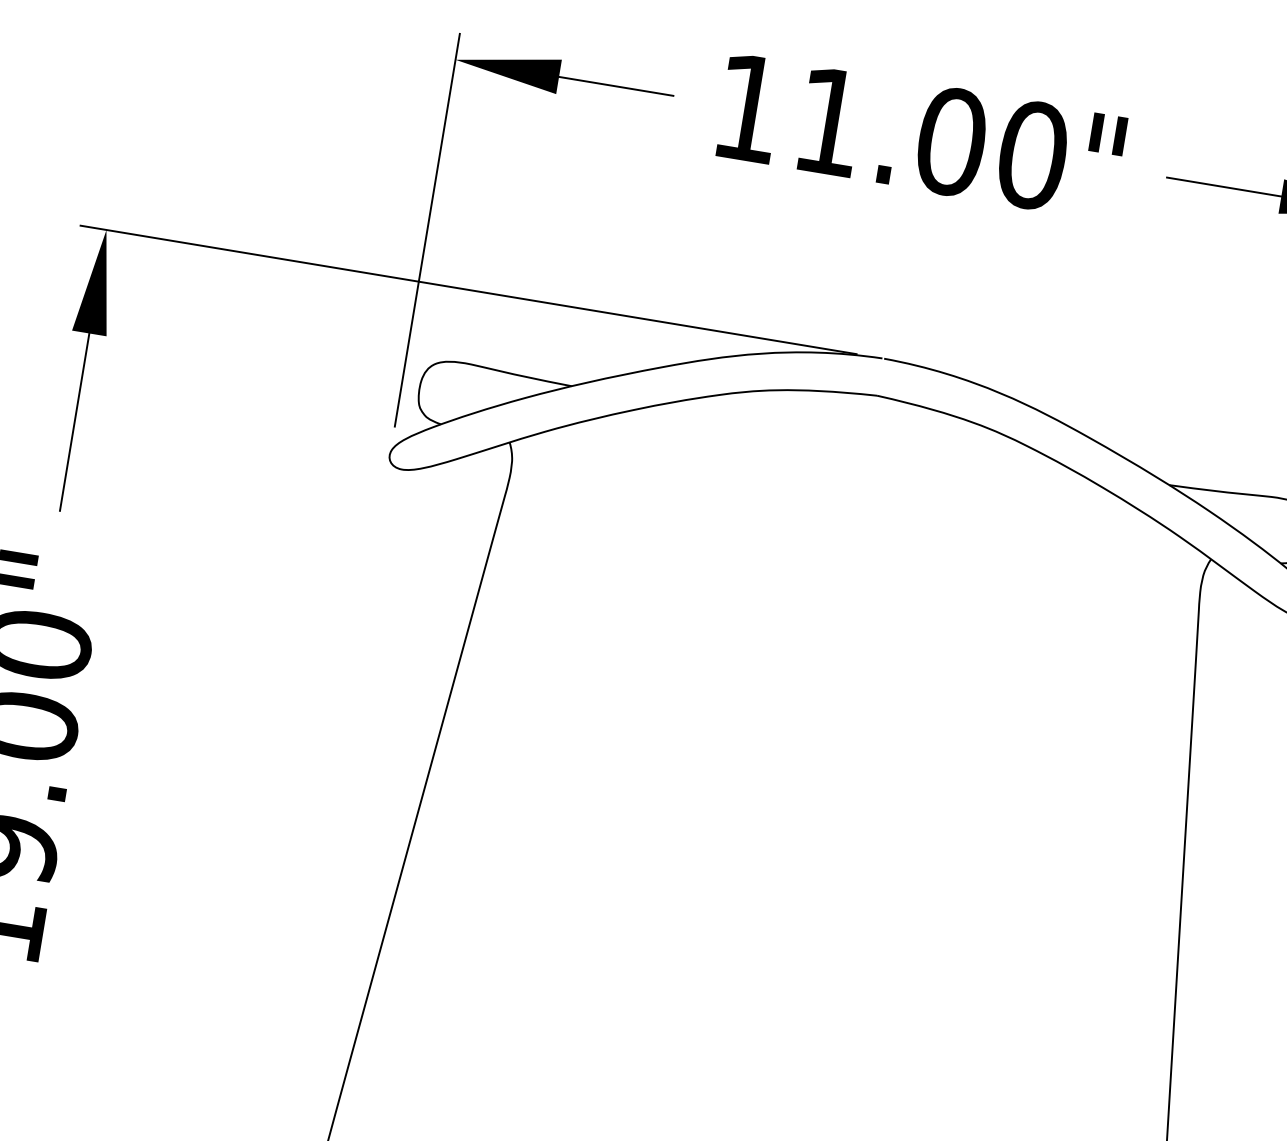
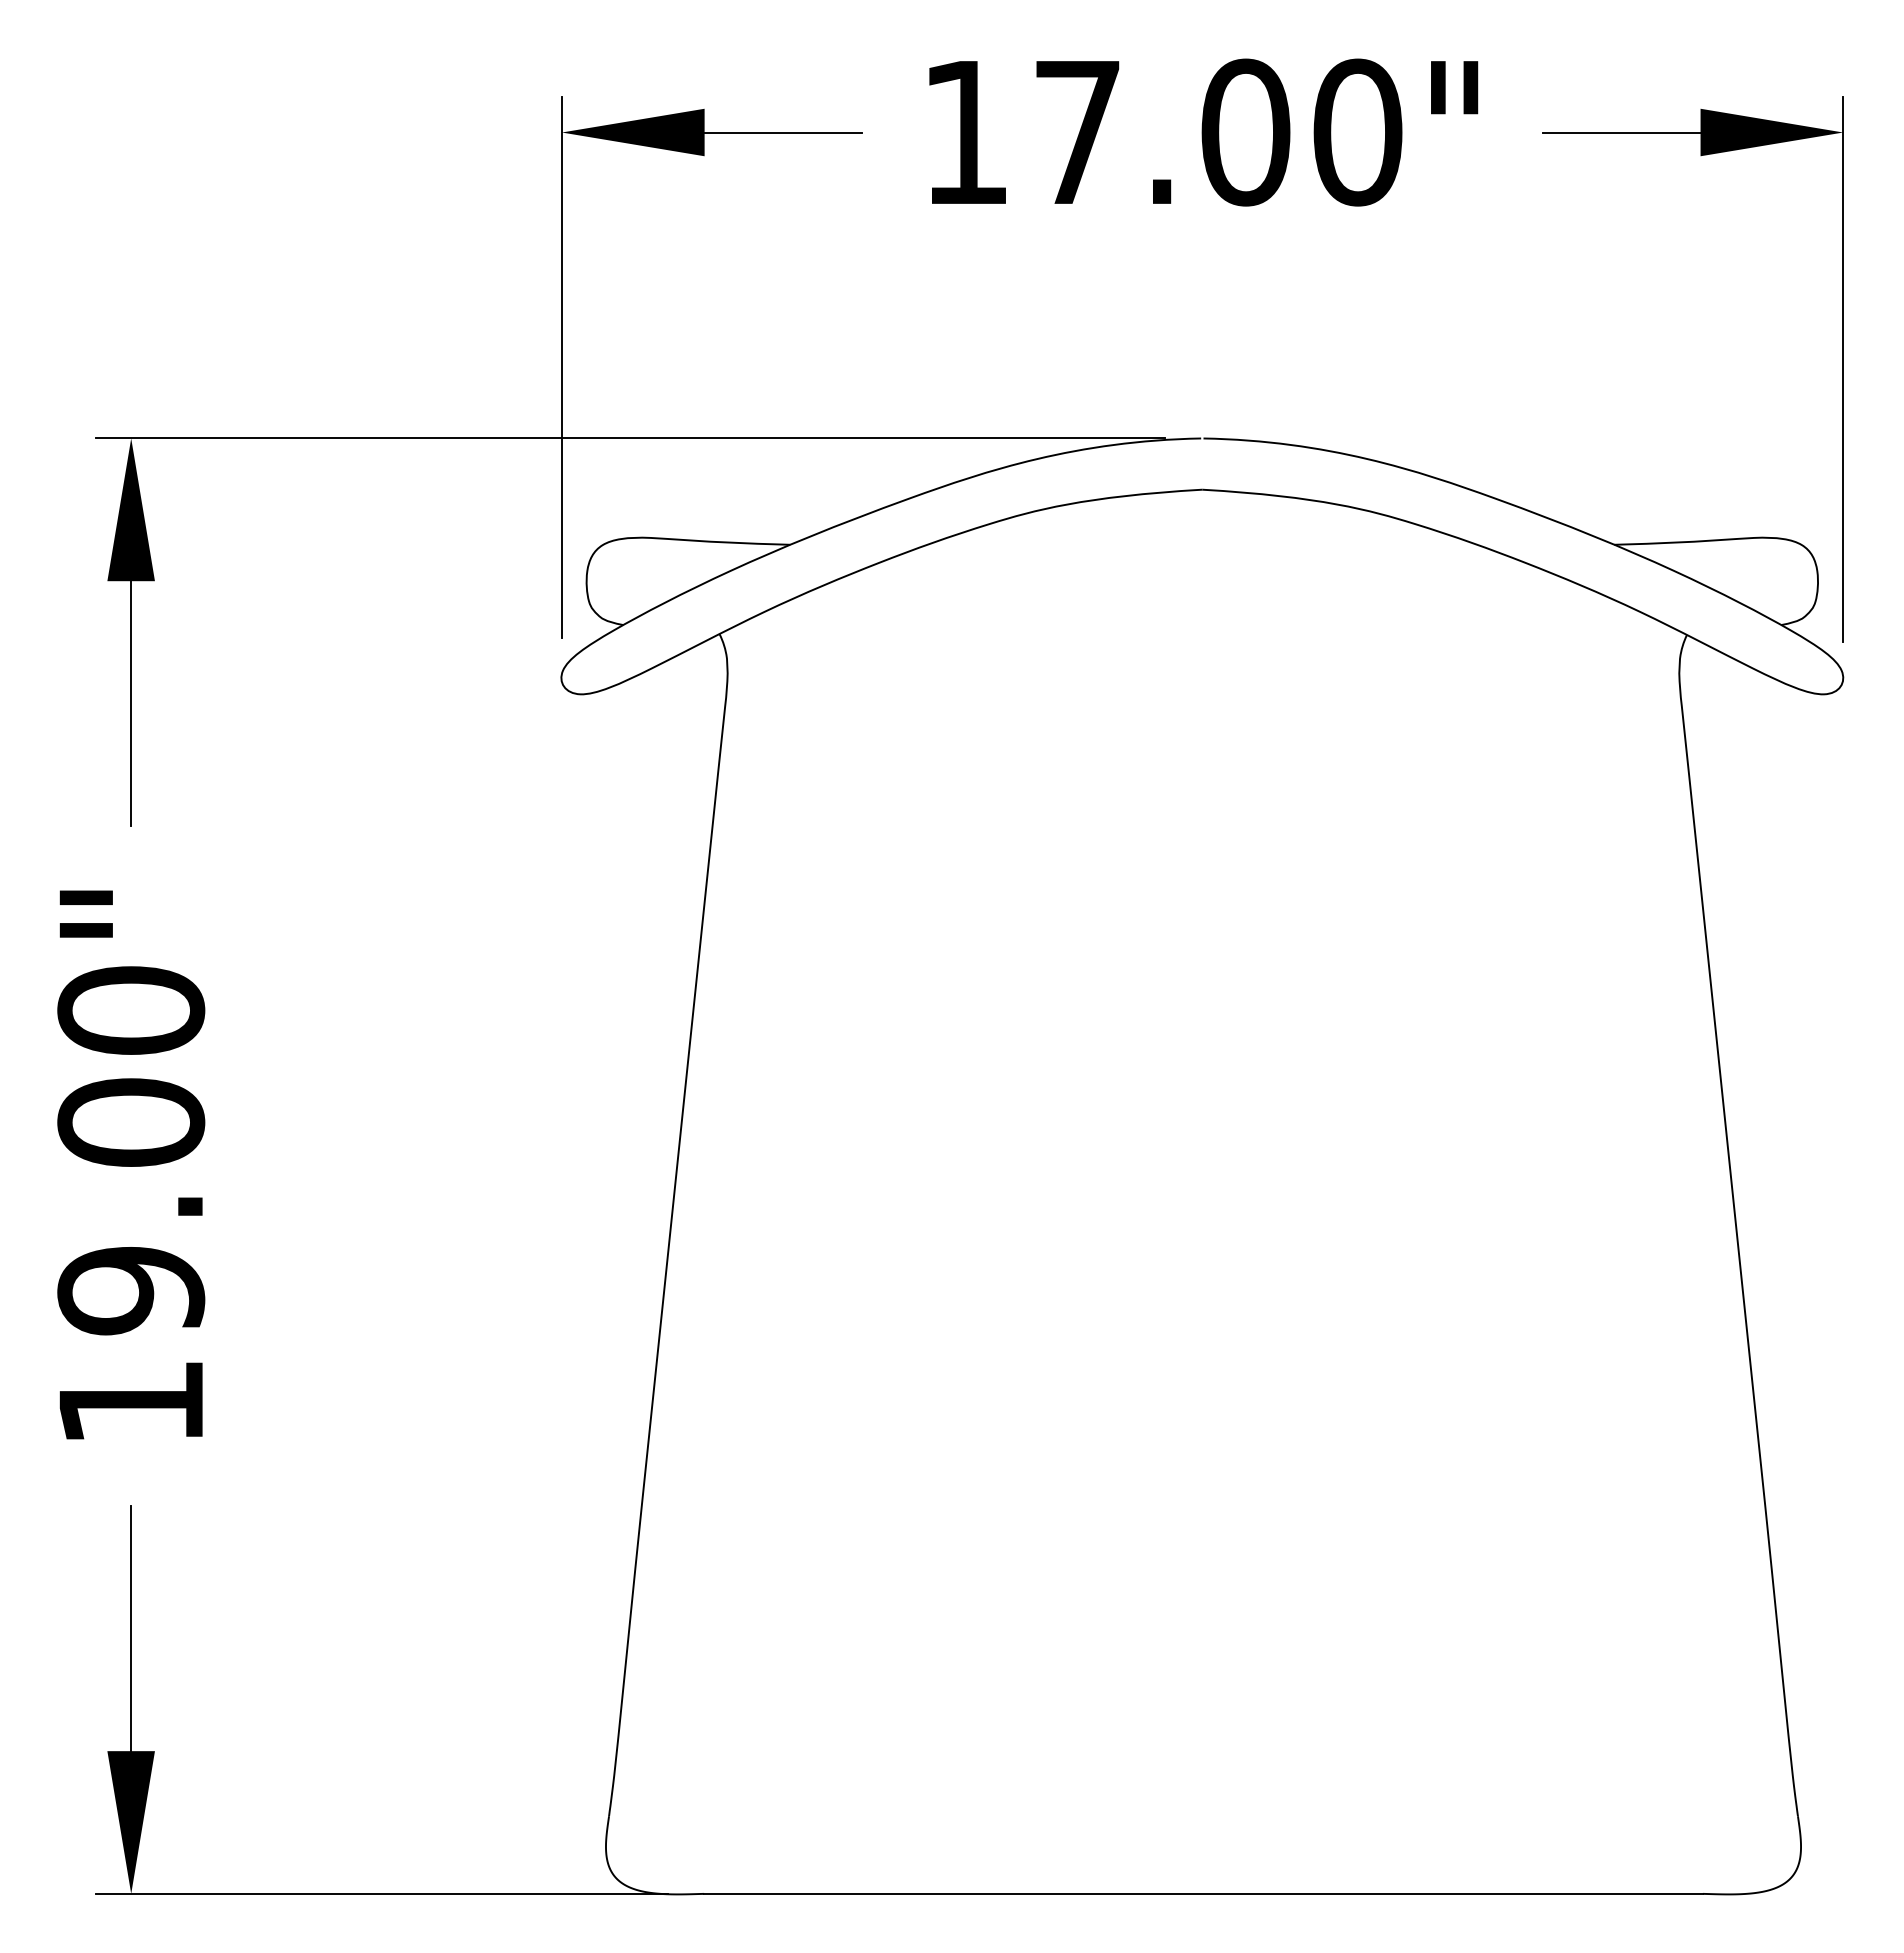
text: (829, 121) -> (1077, 132), 11.00" -> 17.00"

